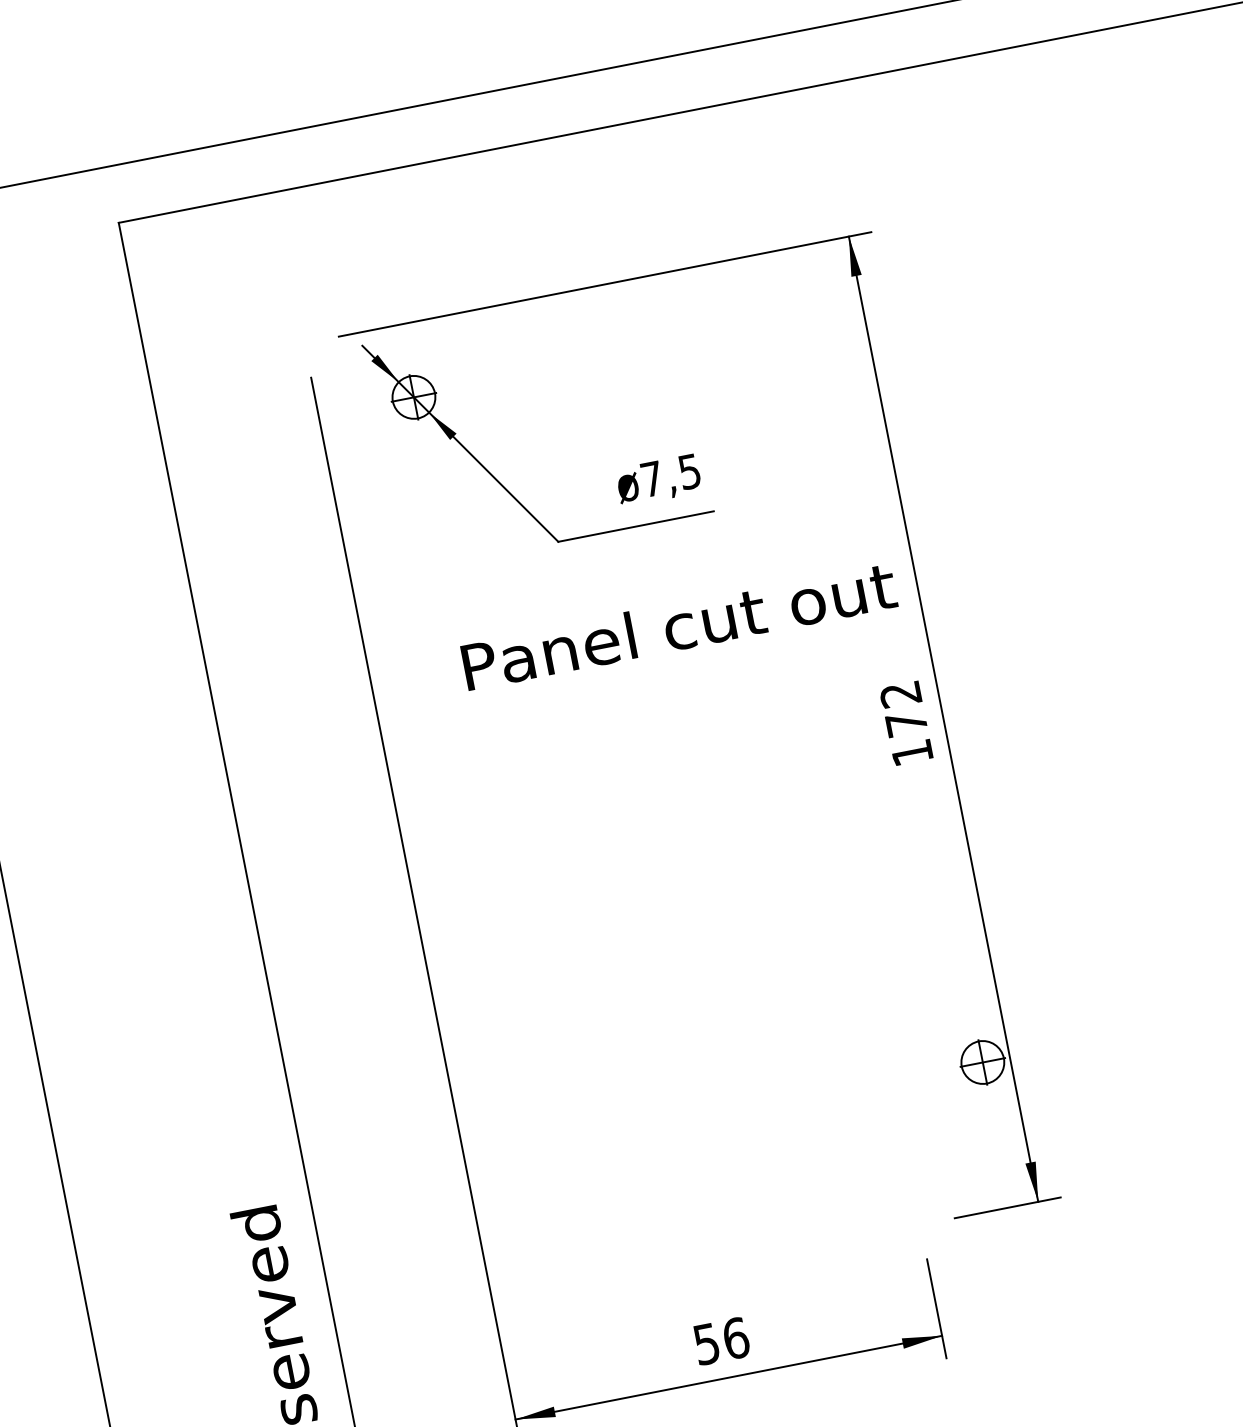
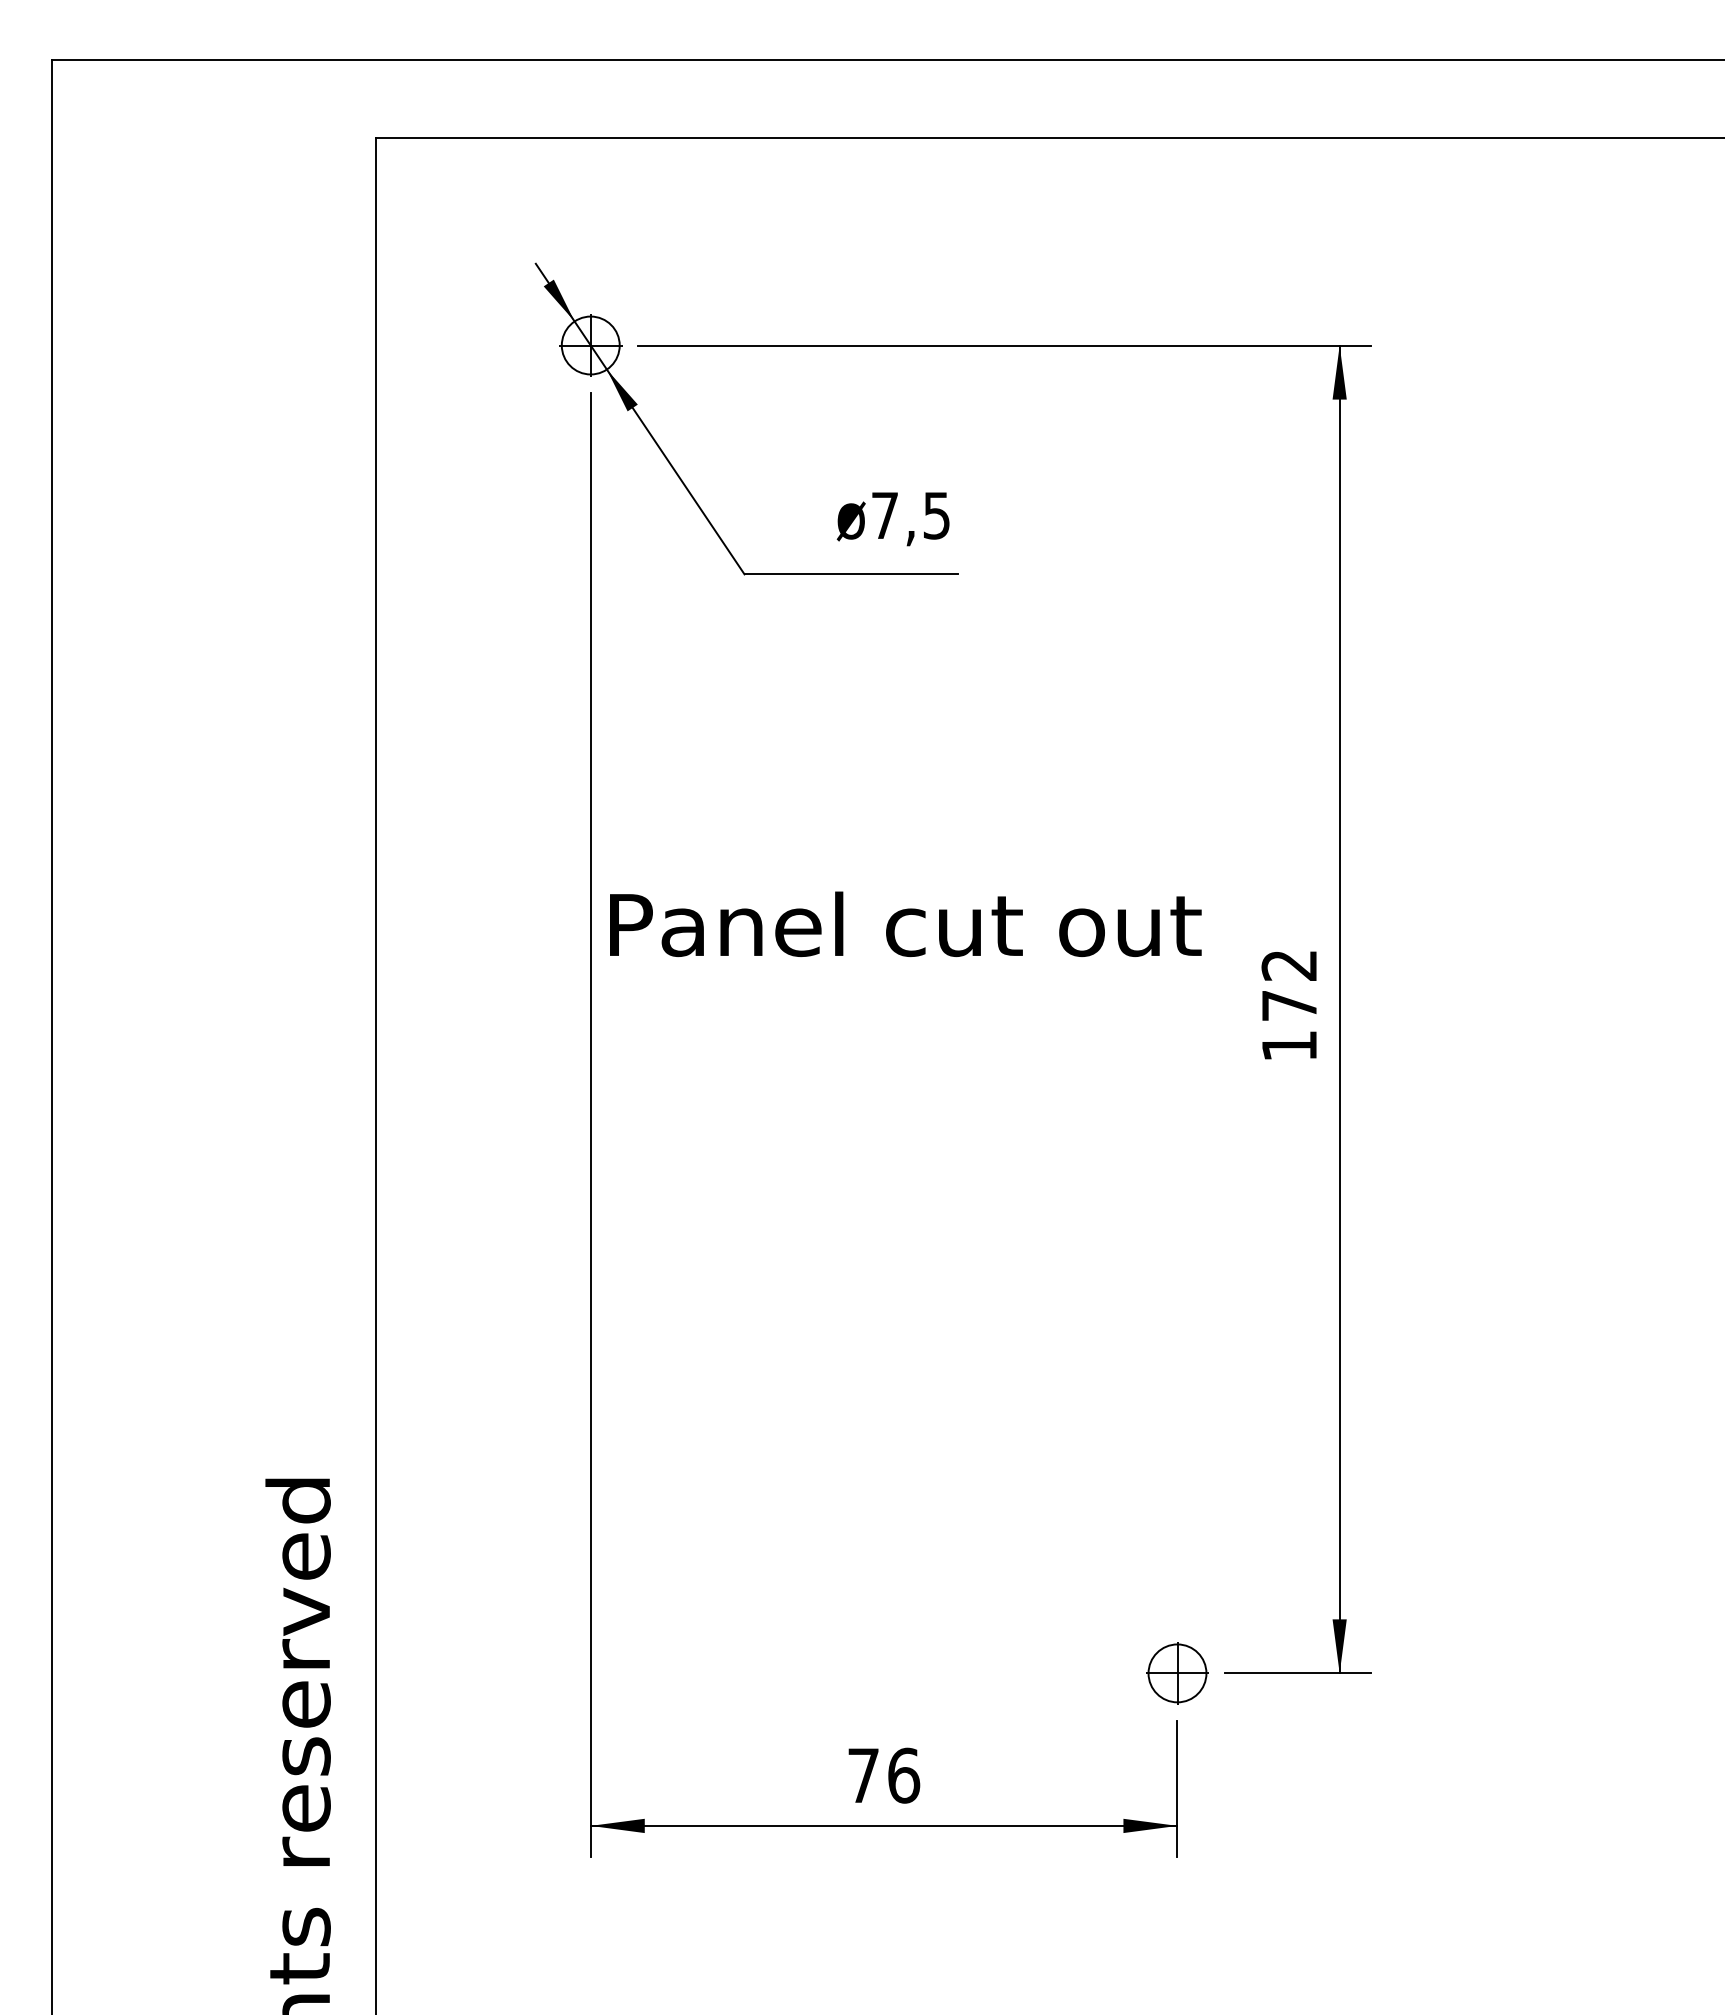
part: (491, 473) -> (673, 466), moved
text: (678, 625) -> (905, 923), moved
part: (982, 1062) -> (1177, 1673), moved
text: (706, 1343) -> (863, 1775), 56 -> 76

